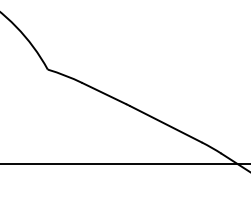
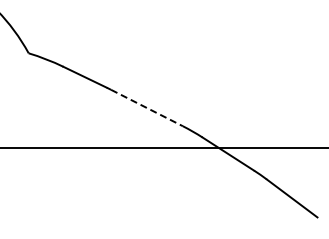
line: (166, 124) -> (147, 108), solid -> dashed

